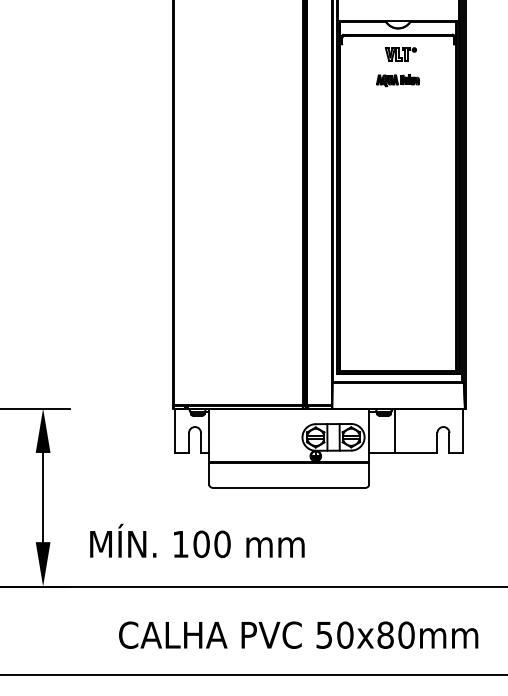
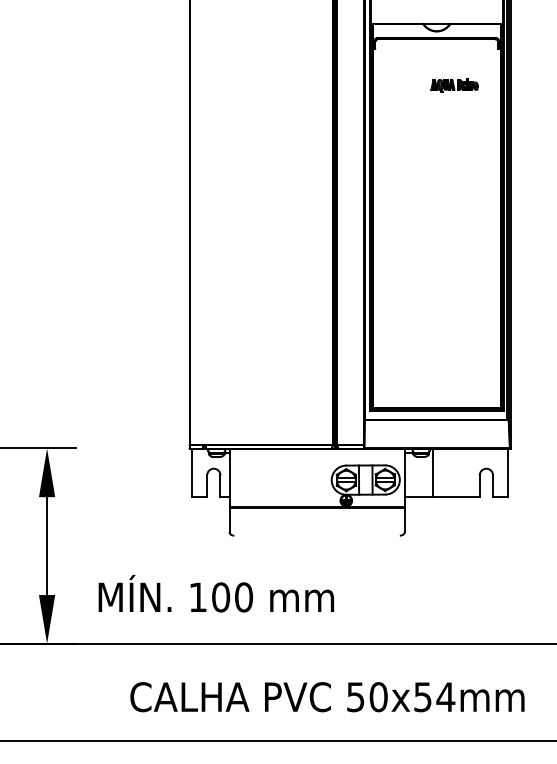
part: (400, 54) -> (439, 59), removed
part: (397, 80) -> (454, 85), moved
line: (288, 487) -> (316, 535), removed
text: (396, 635) -> (434, 697), 50x80mm -> 50x54mm

